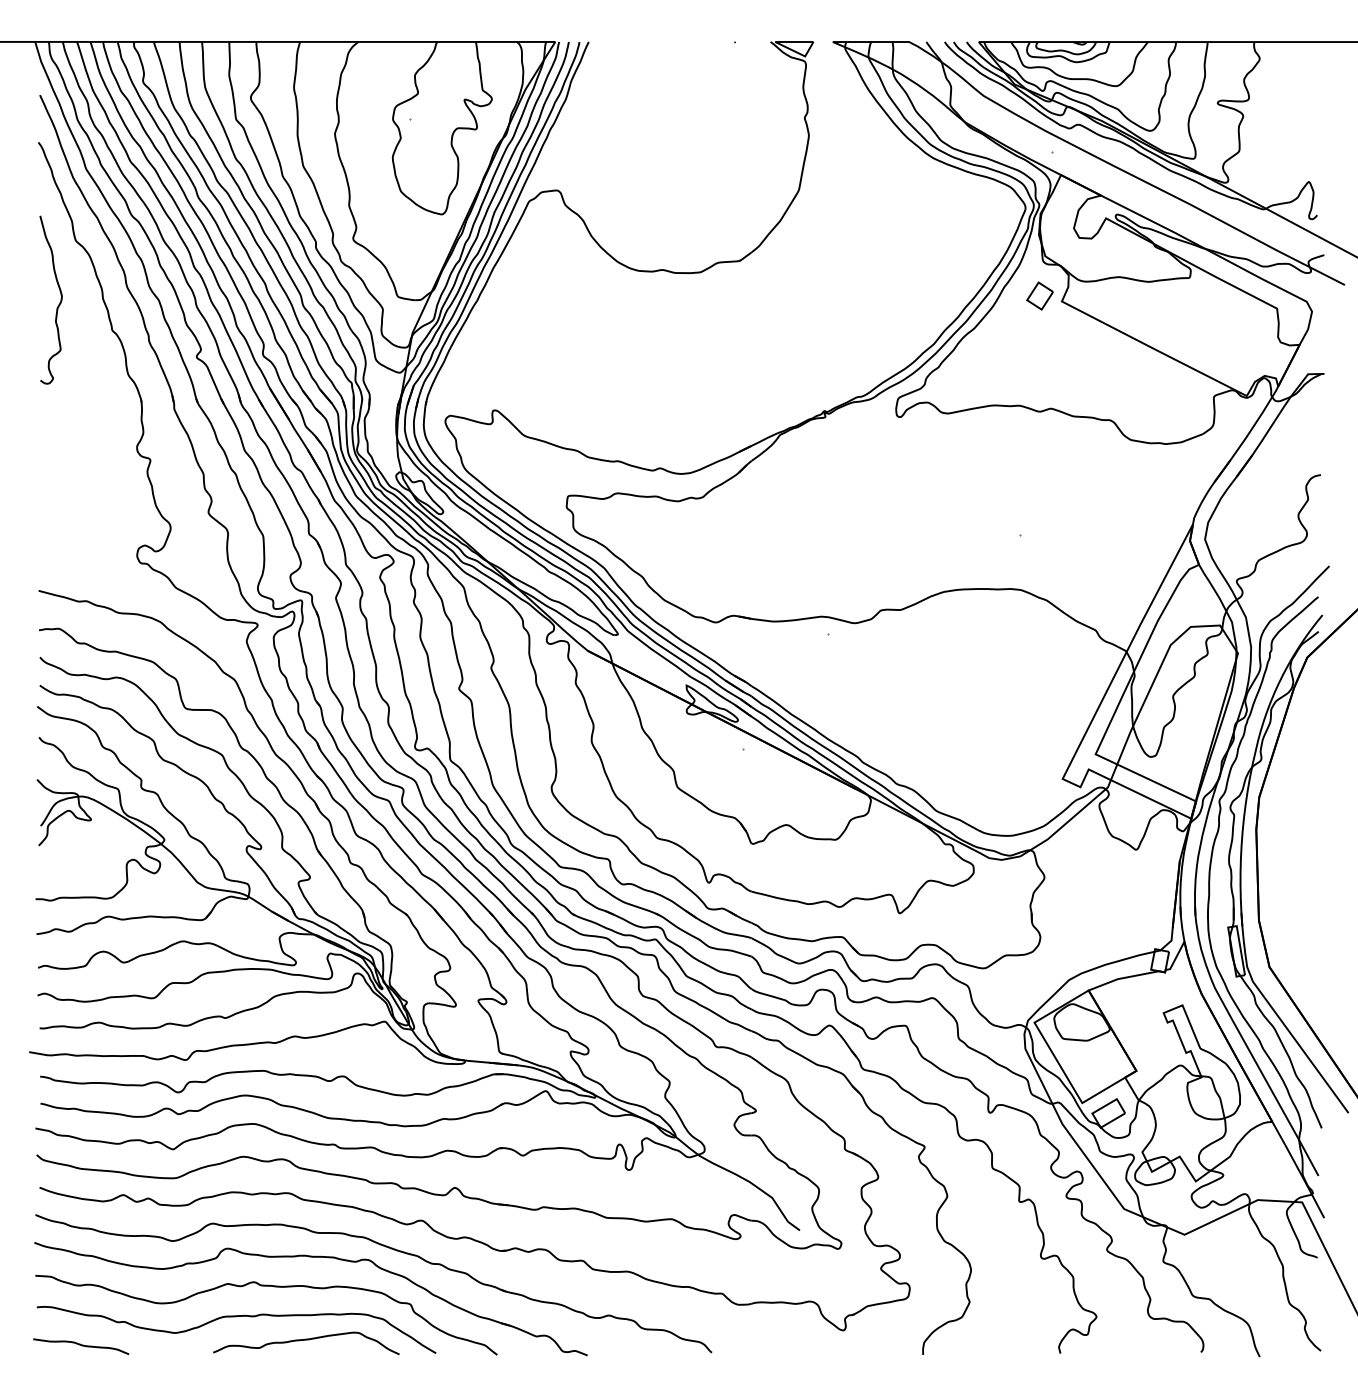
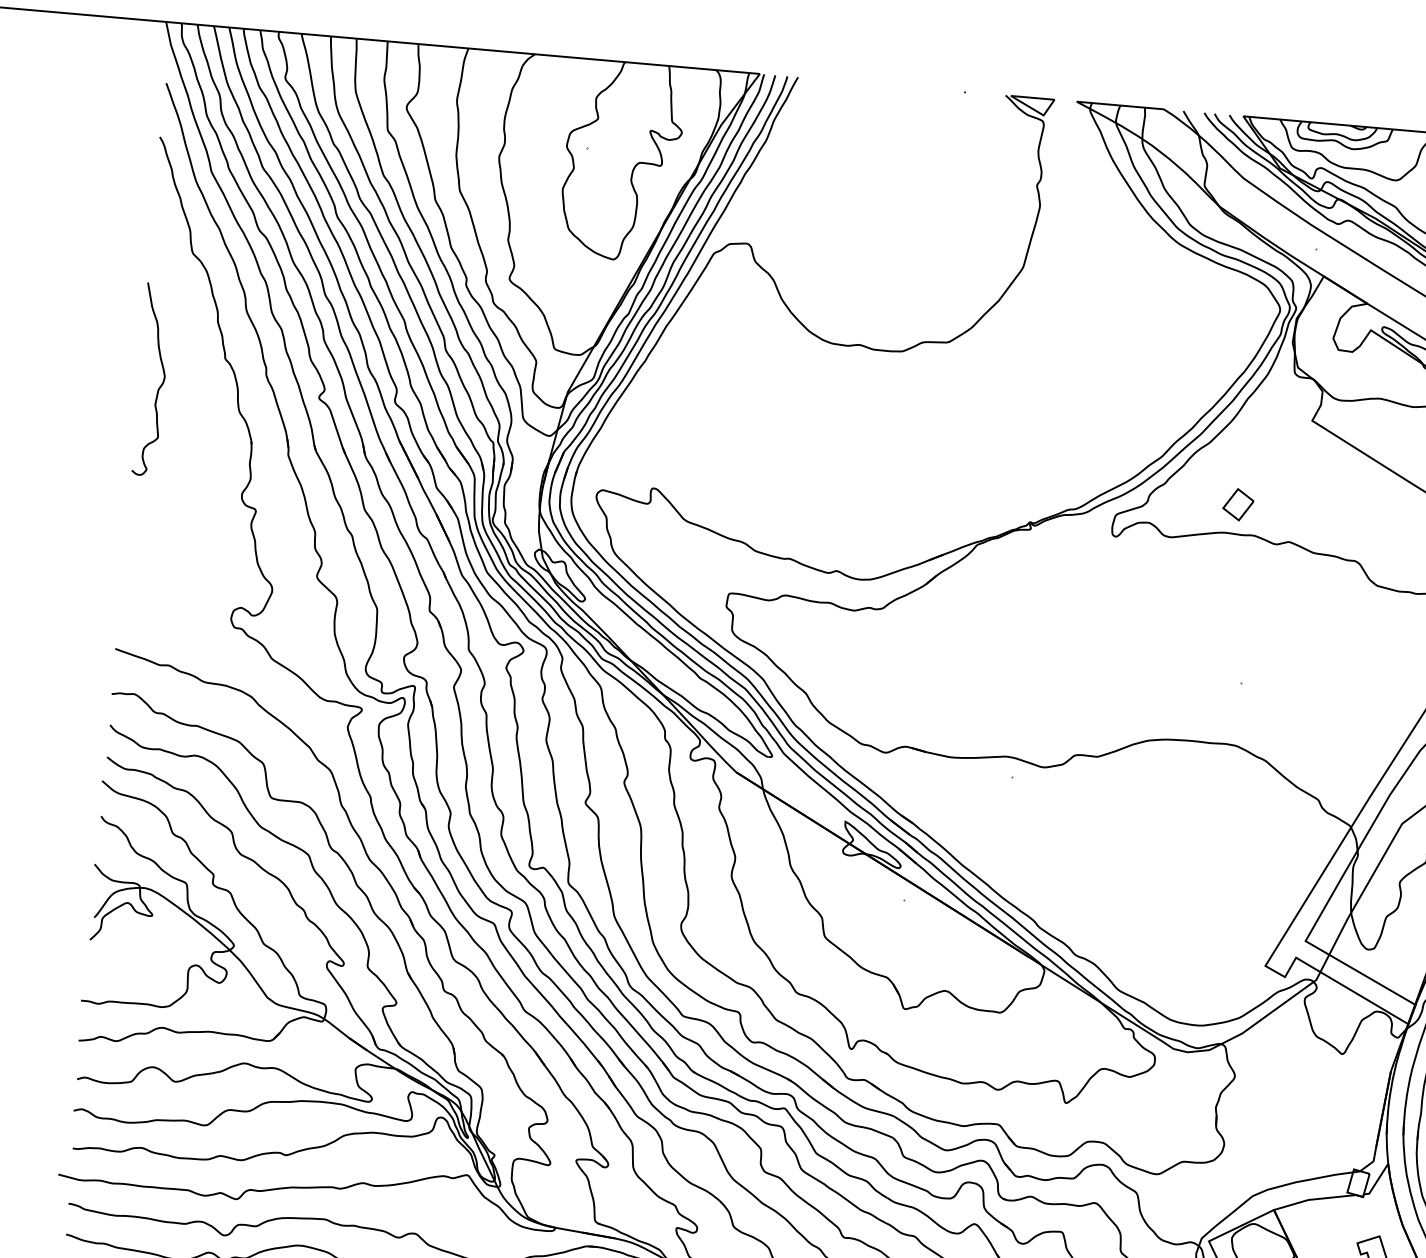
part: (1039, 295) -> (1237, 504), moved
curve: (58, 304) -> (159, 385), moved

